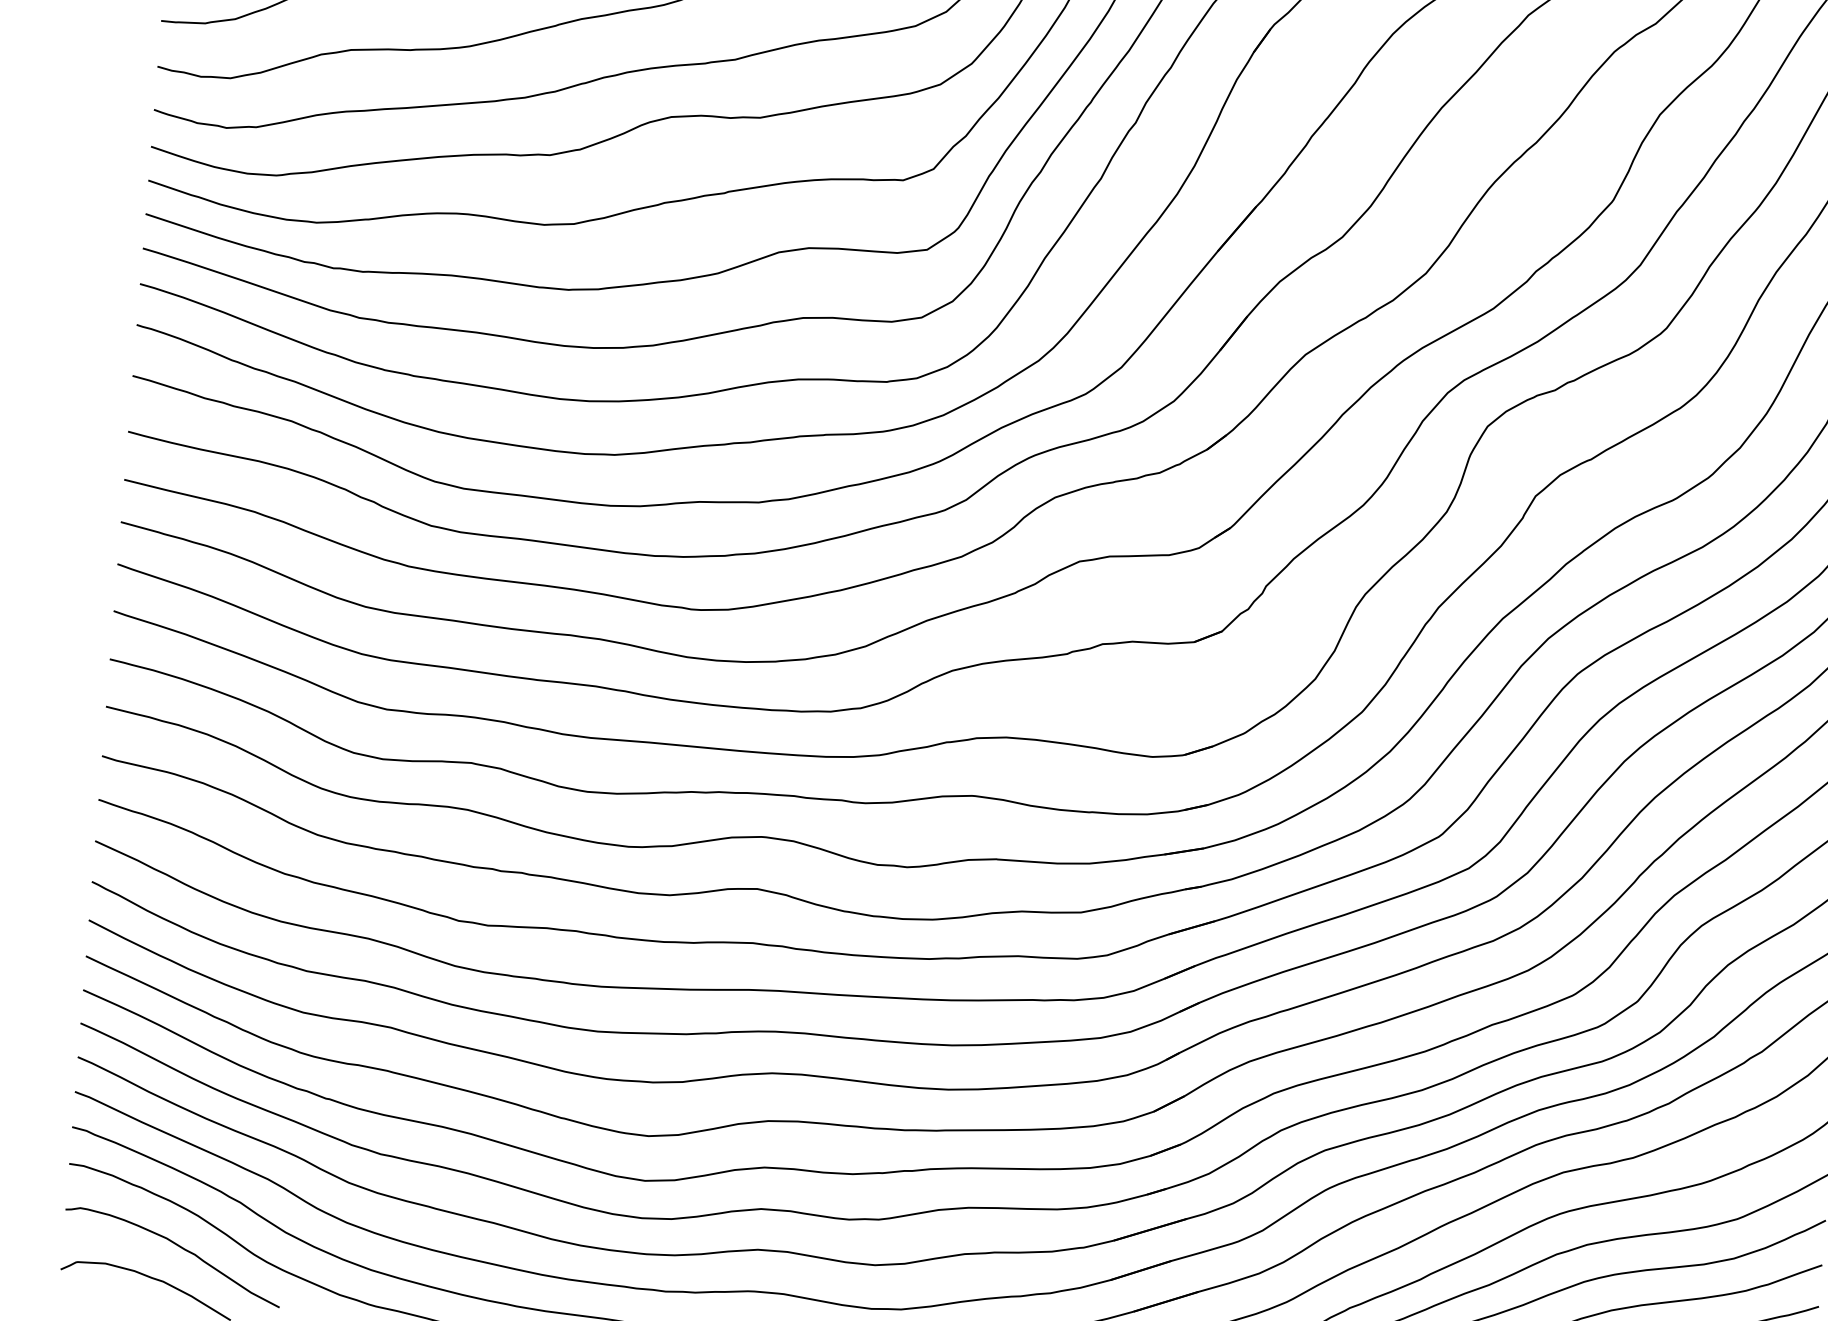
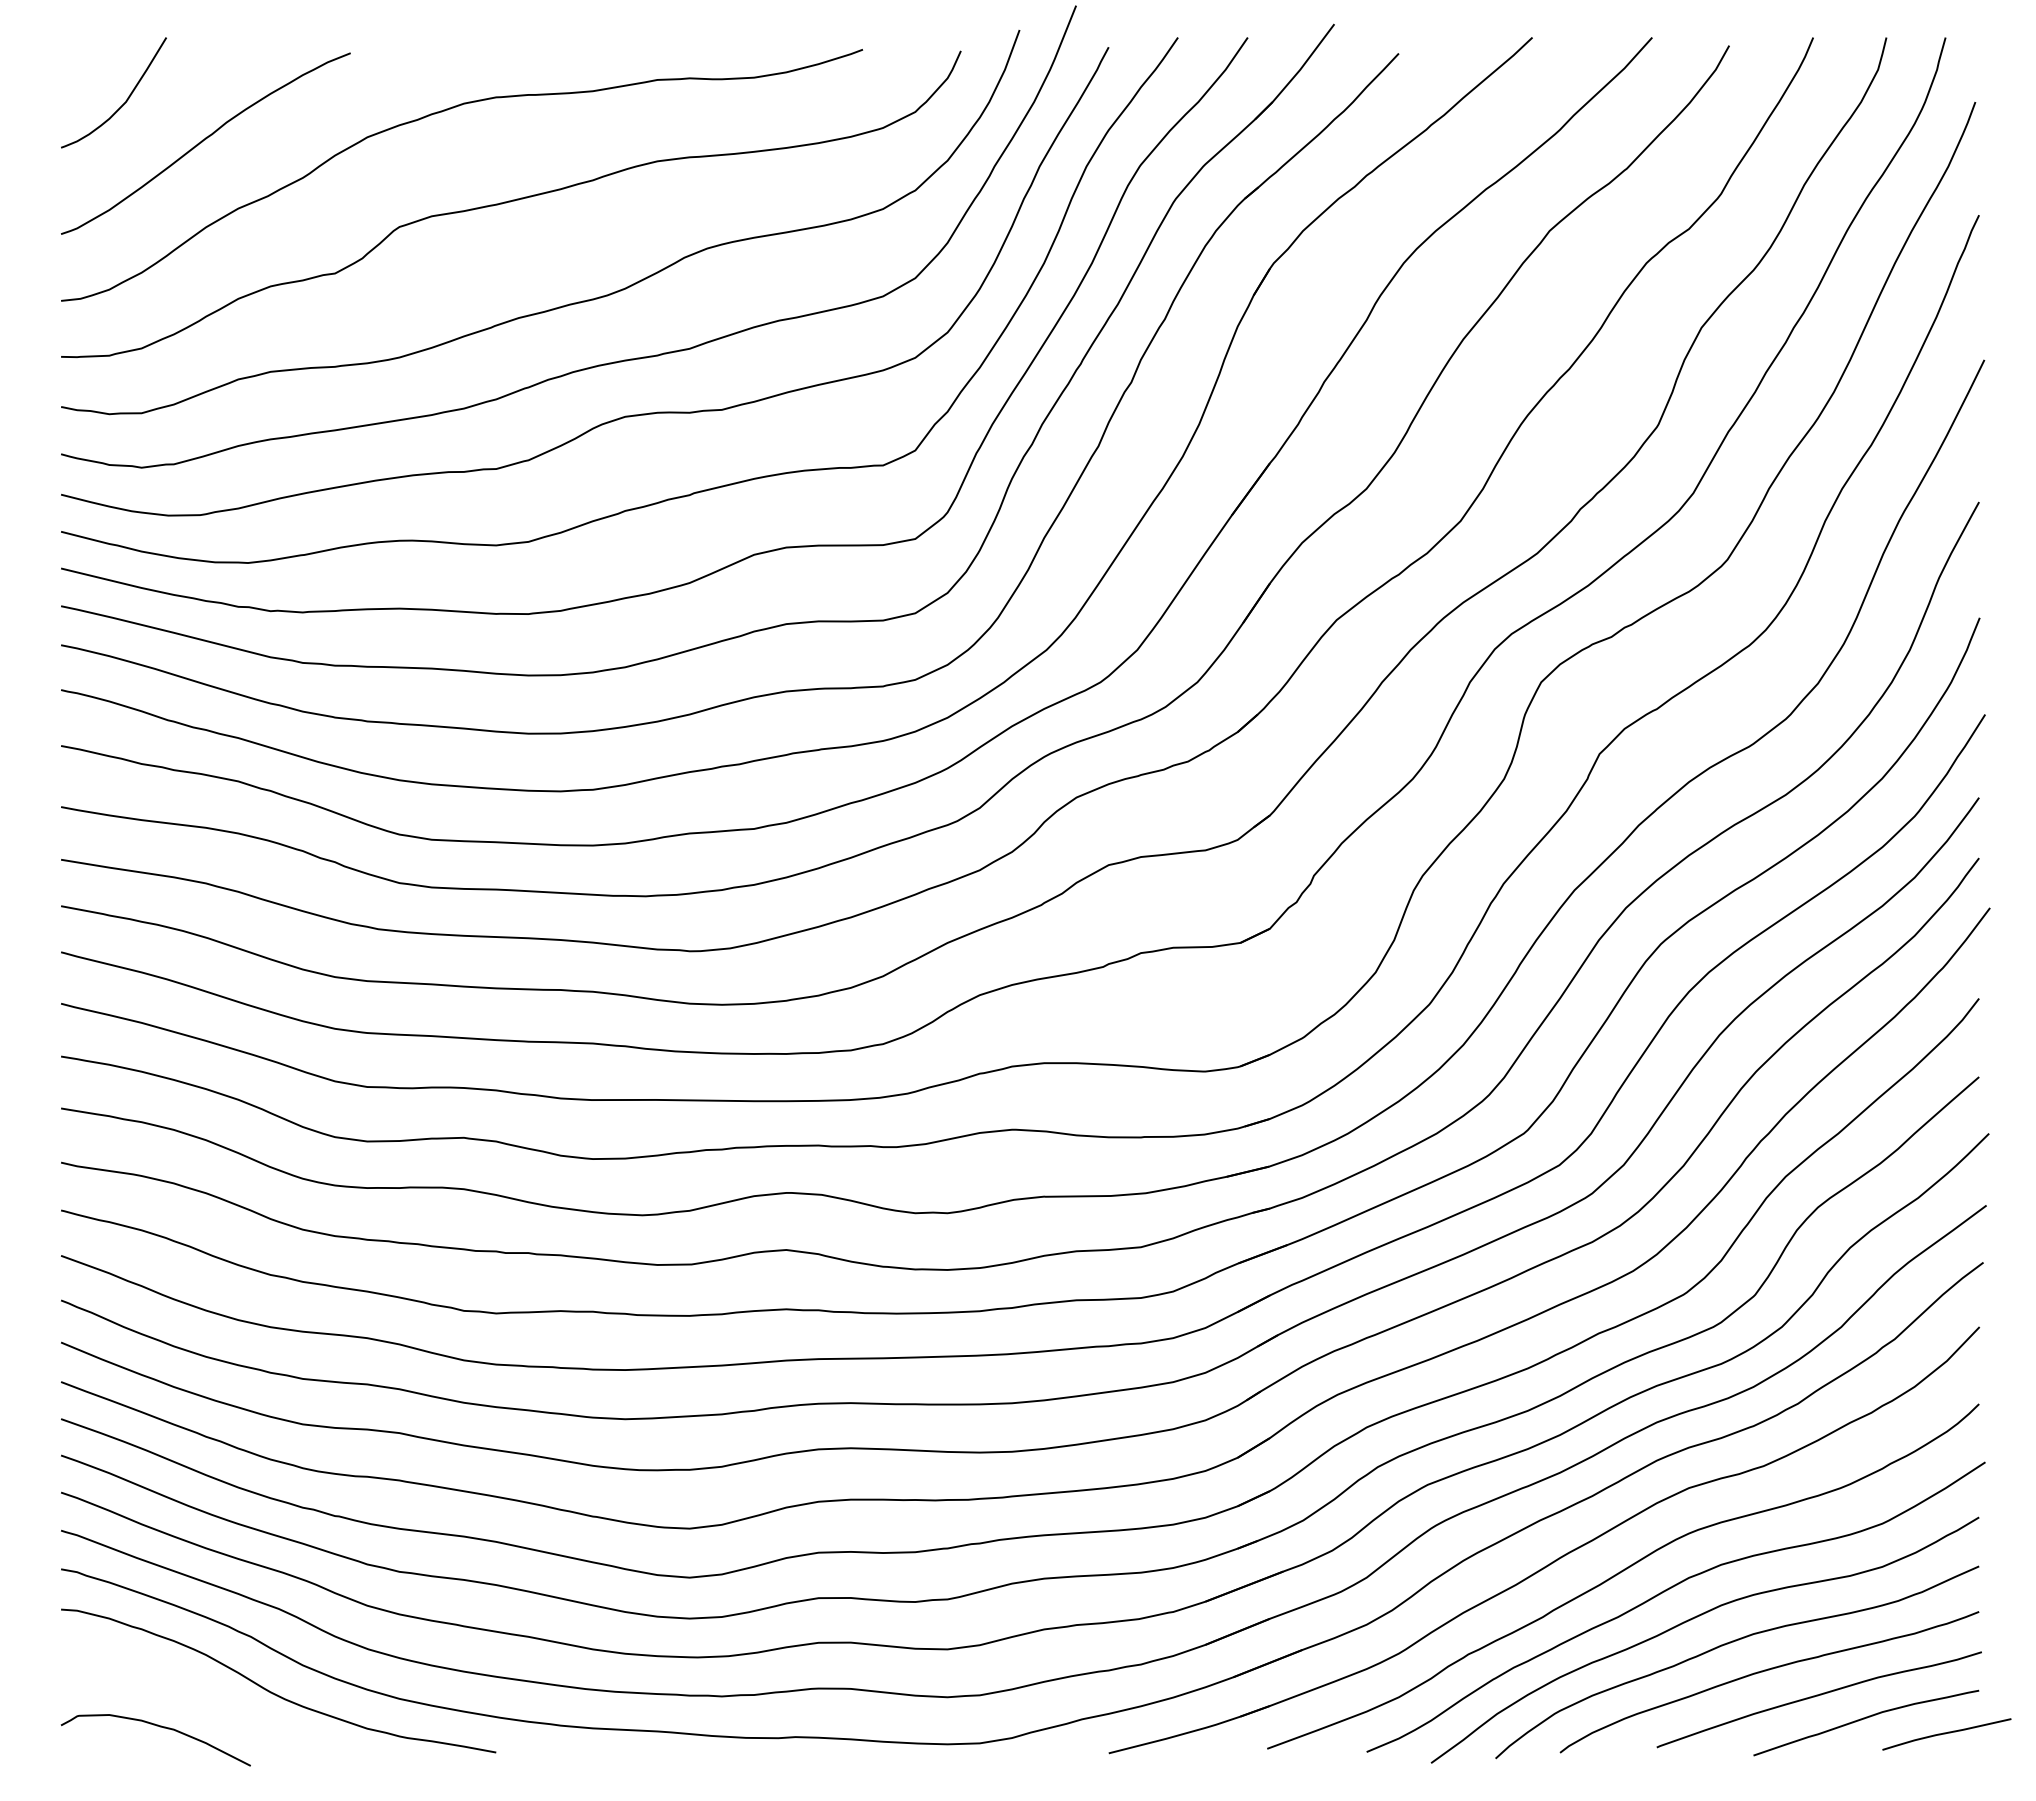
curve: (178, 1246) -> (187, 1690), removed

